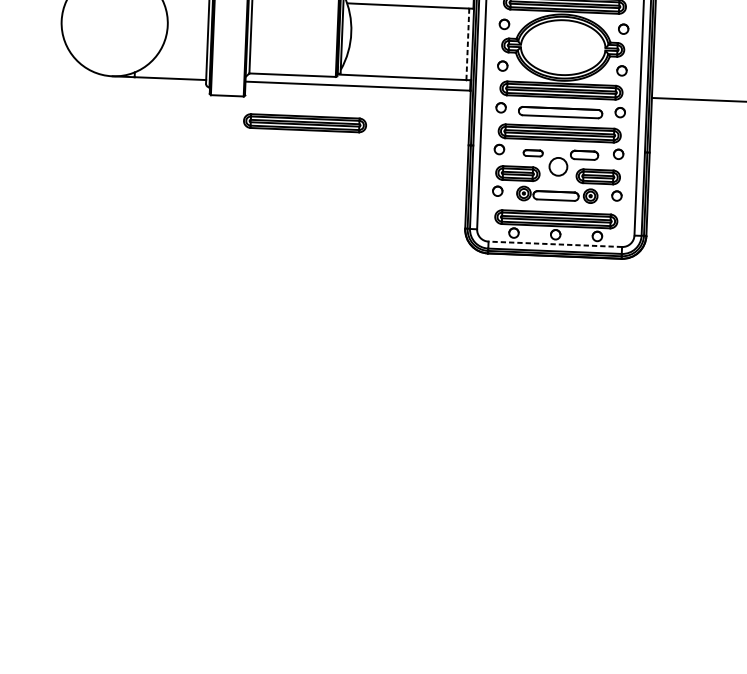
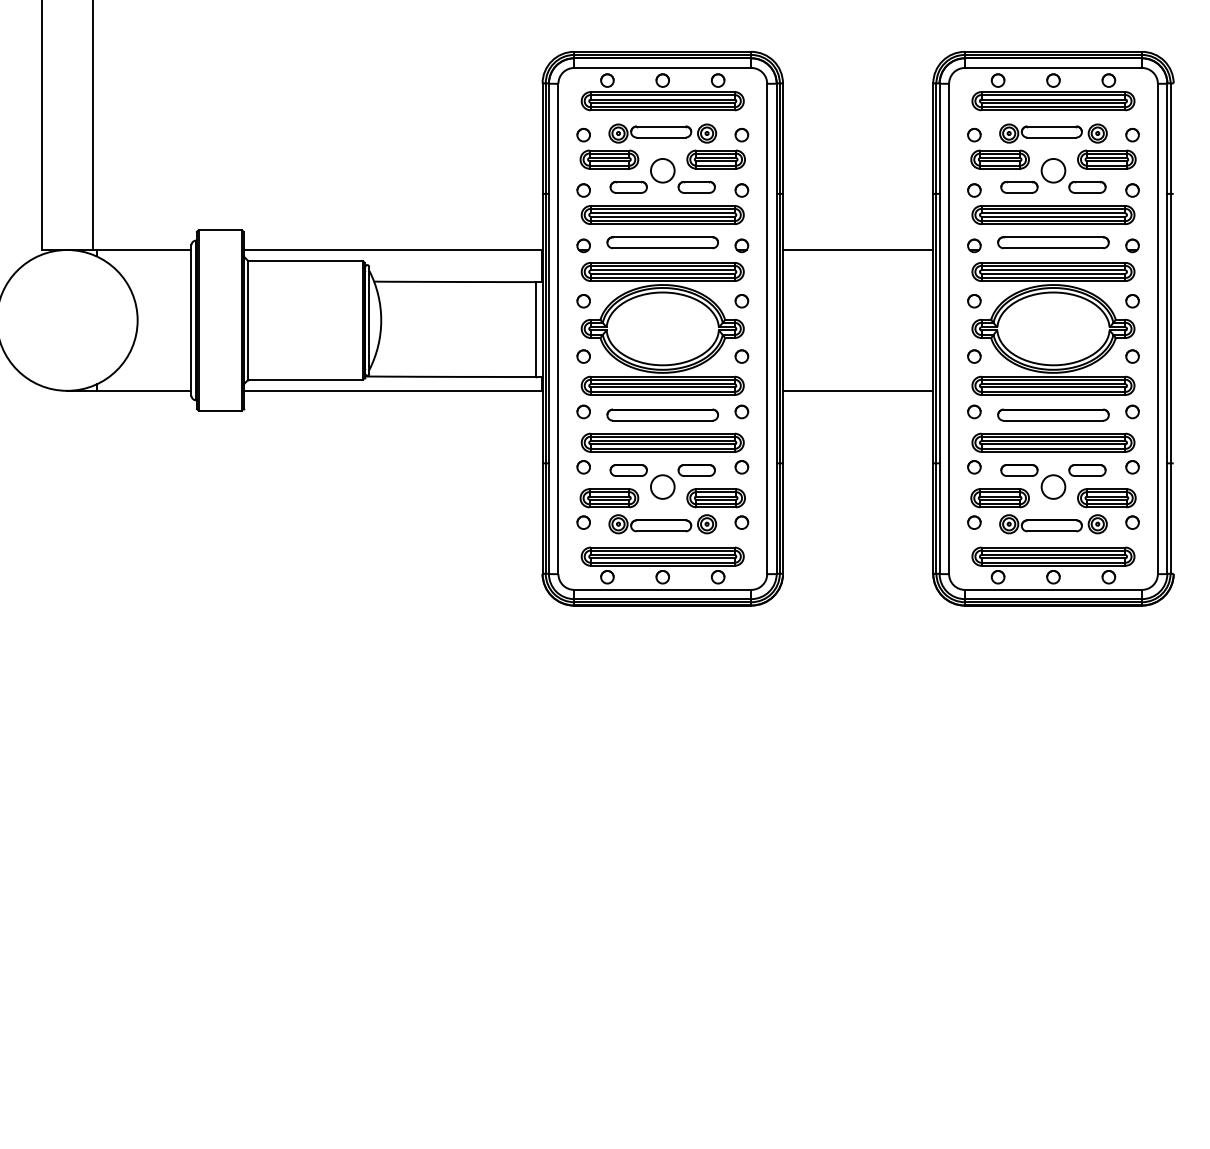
line: (468, 44) -> (536, 329), dashed -> solid
part: (304, 123) -> (324, 442), removed
part: (533, 153) -> (628, 470), size x1.43
line: (555, 244) -> (662, 589), dashed -> solid

